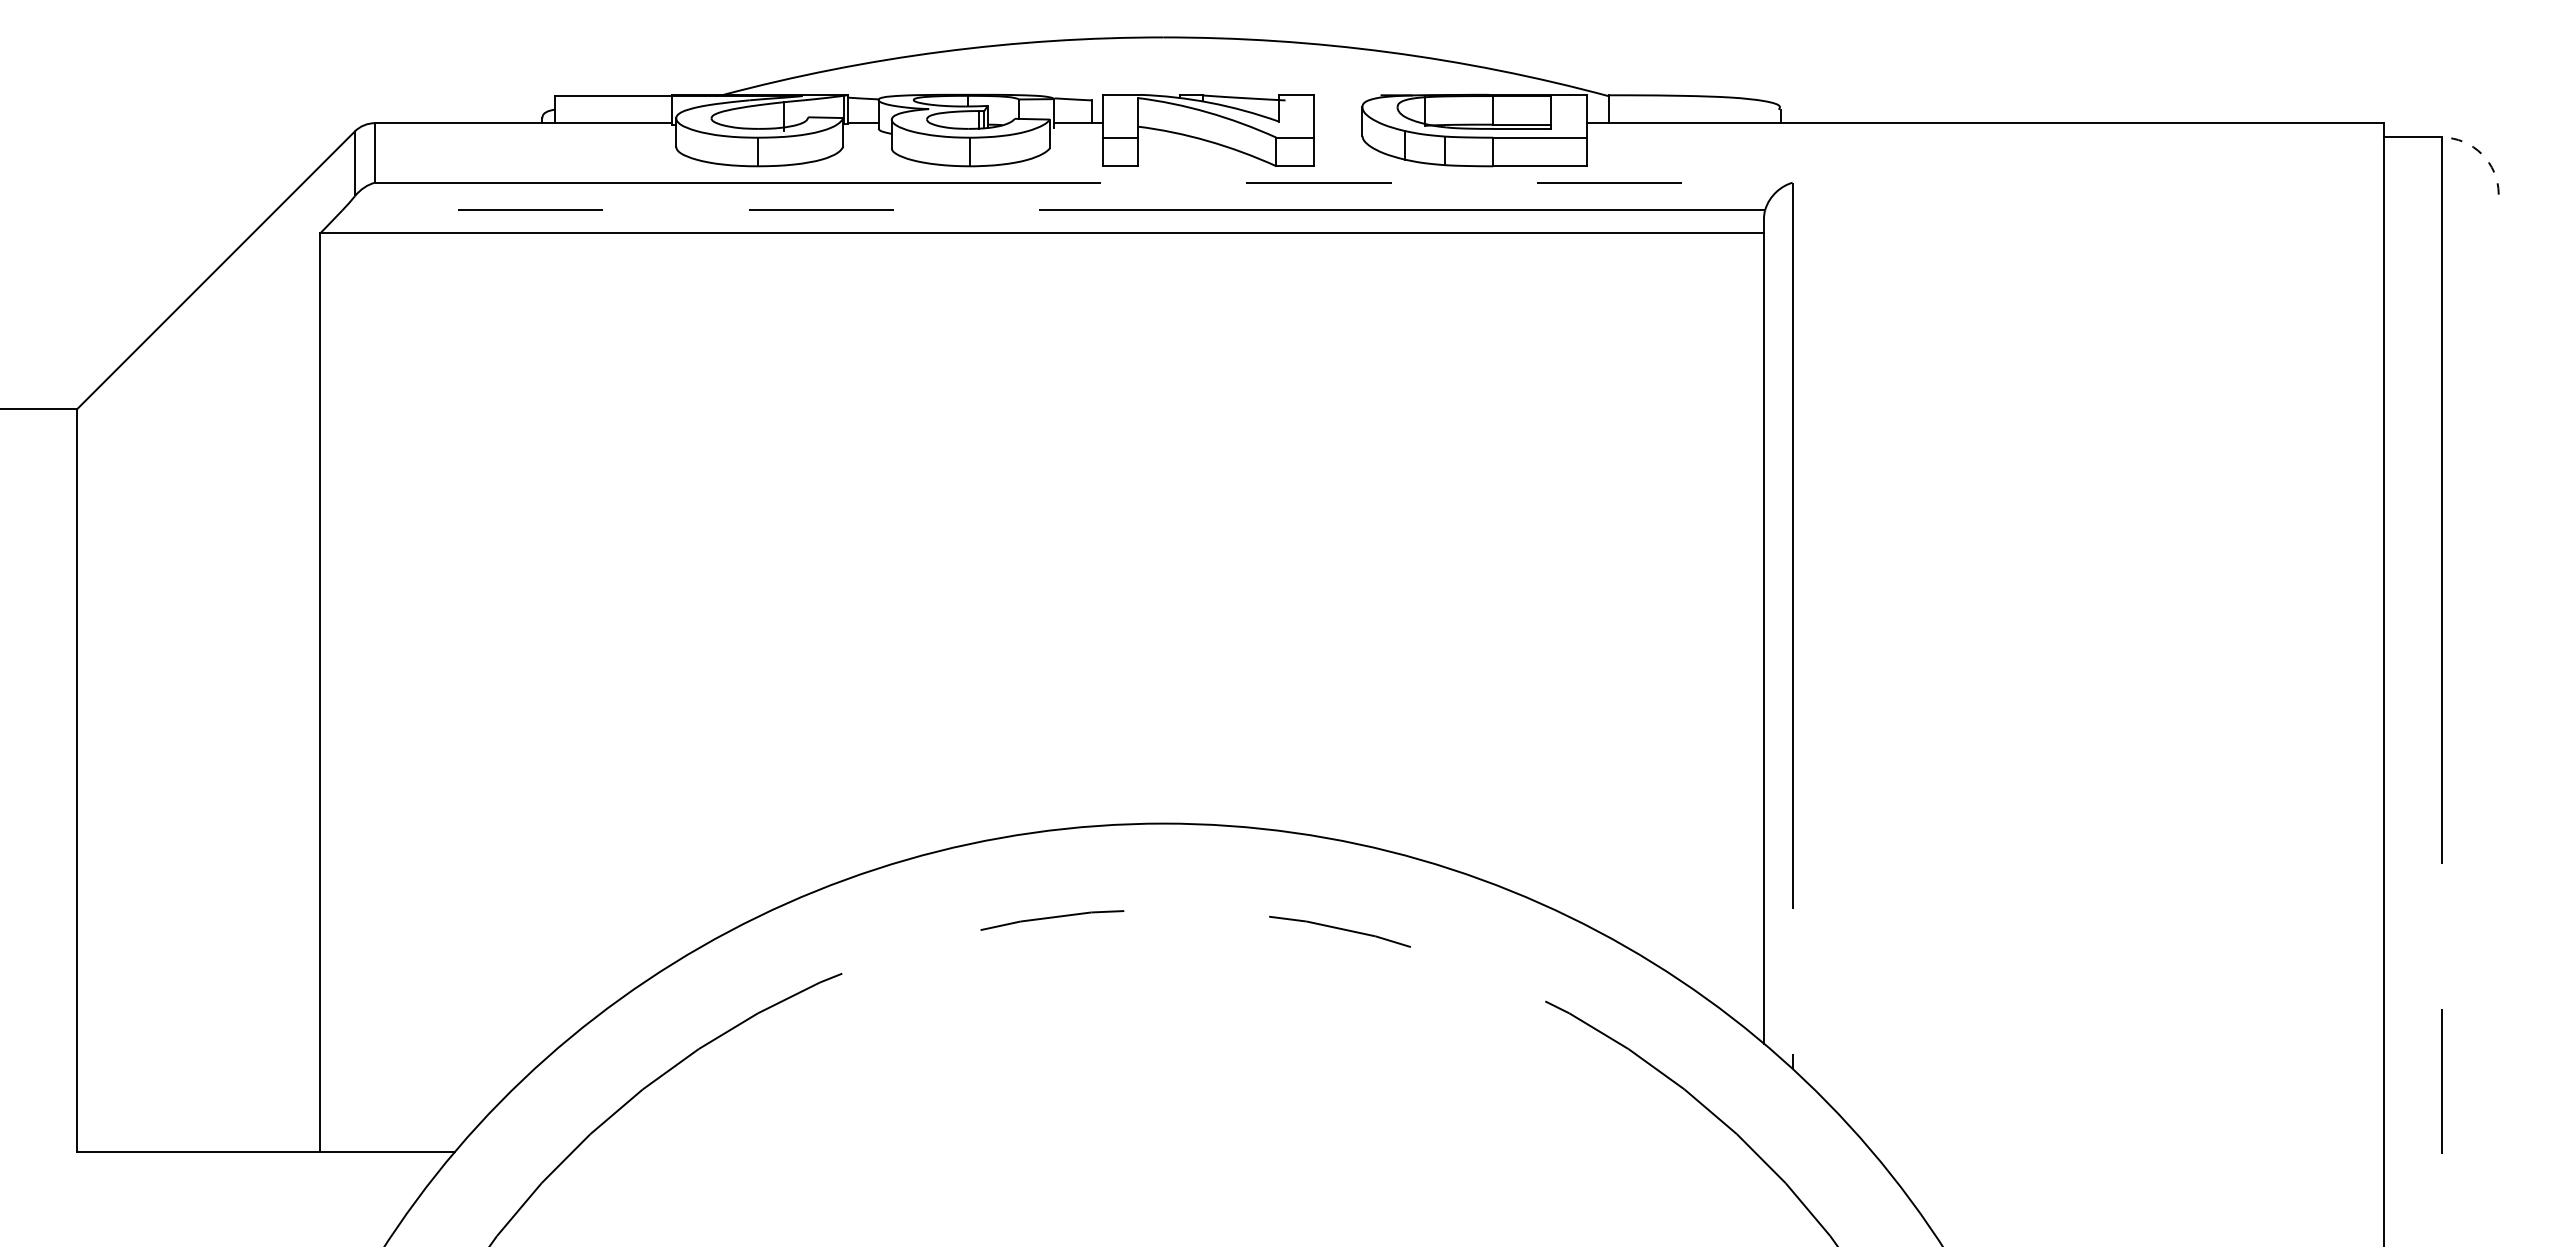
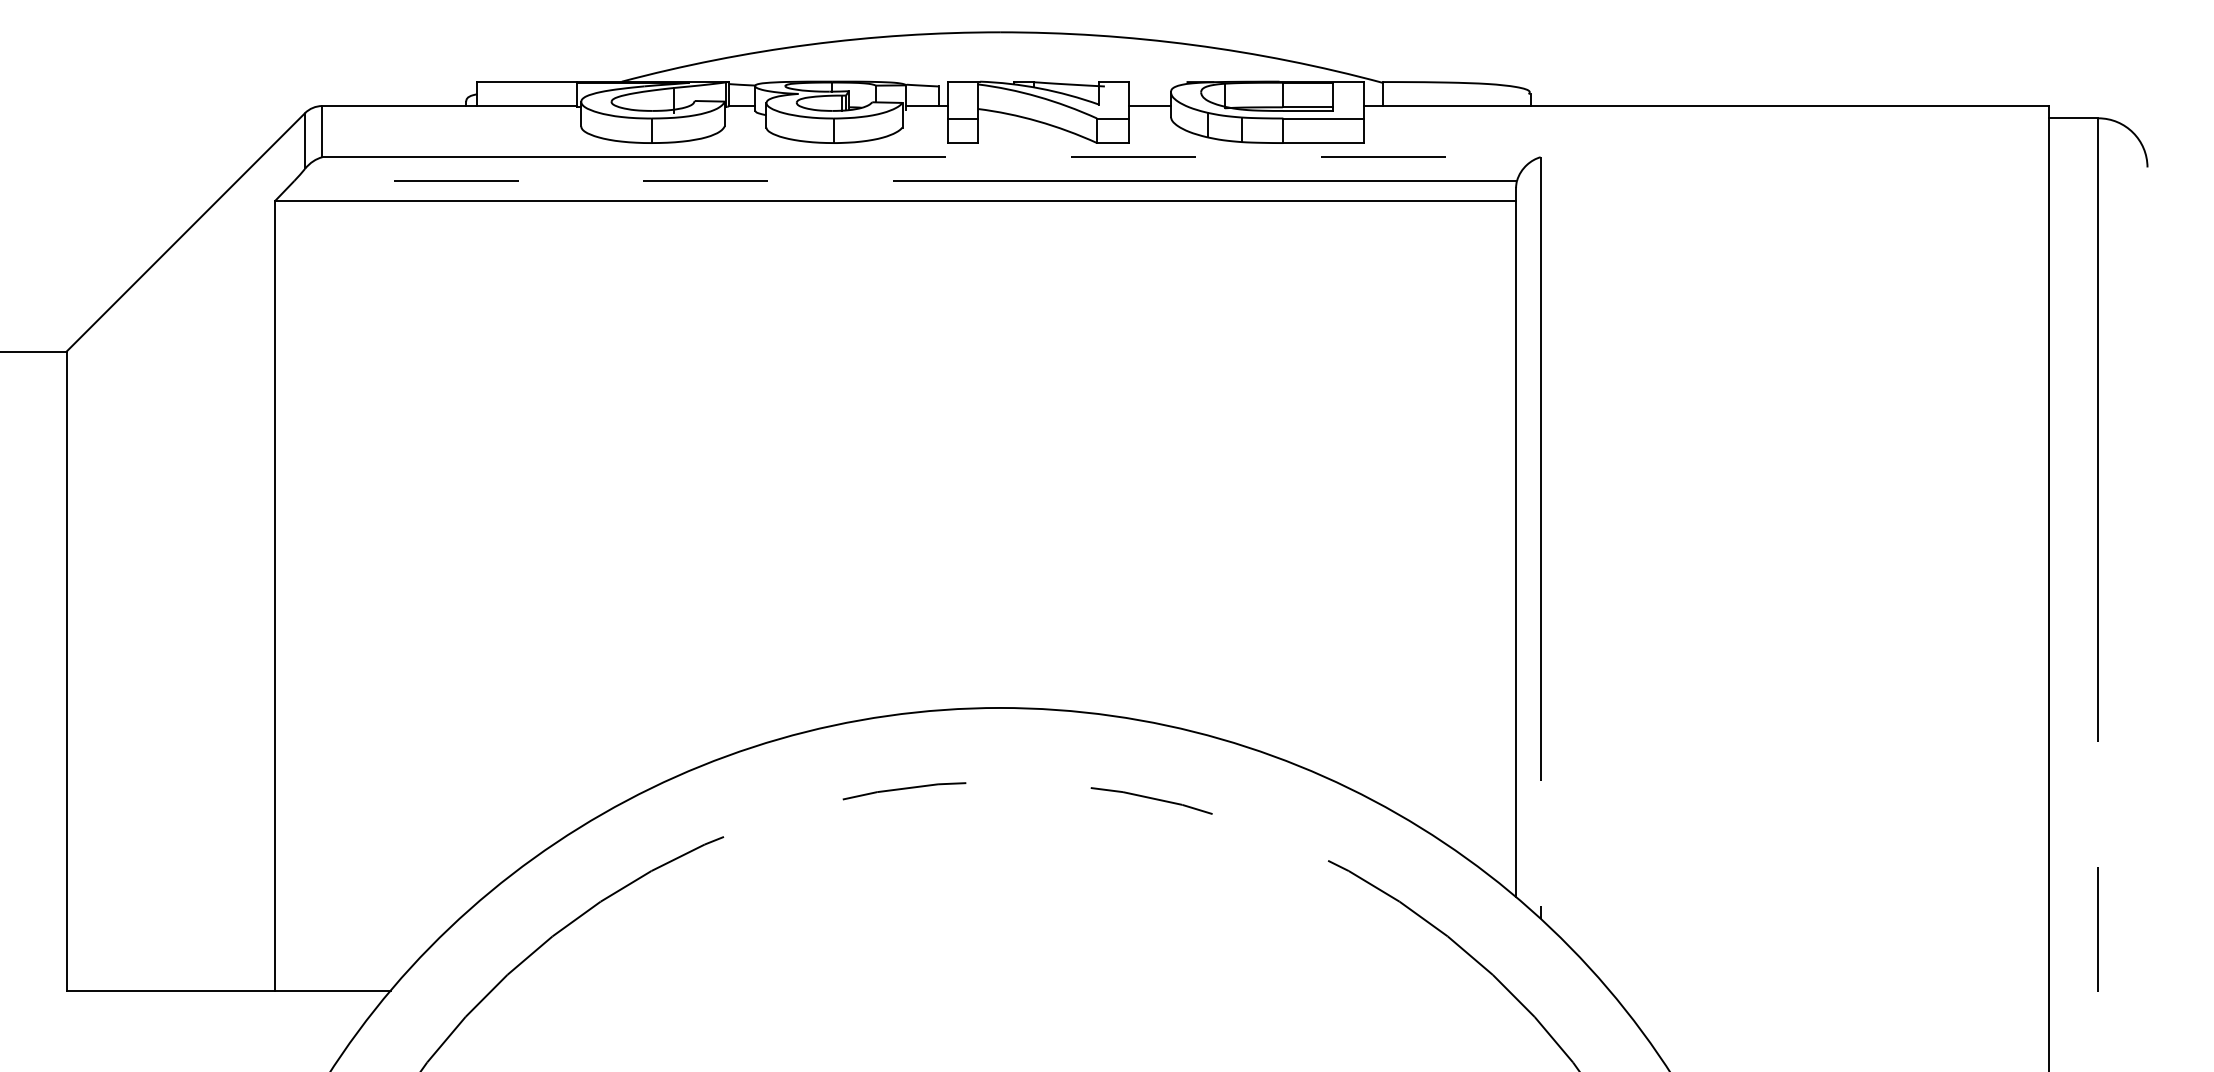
line: (1338, 123) -> (1150, 106), added
arc: (2481, 154) -> (2132, 132), dashed -> solid

